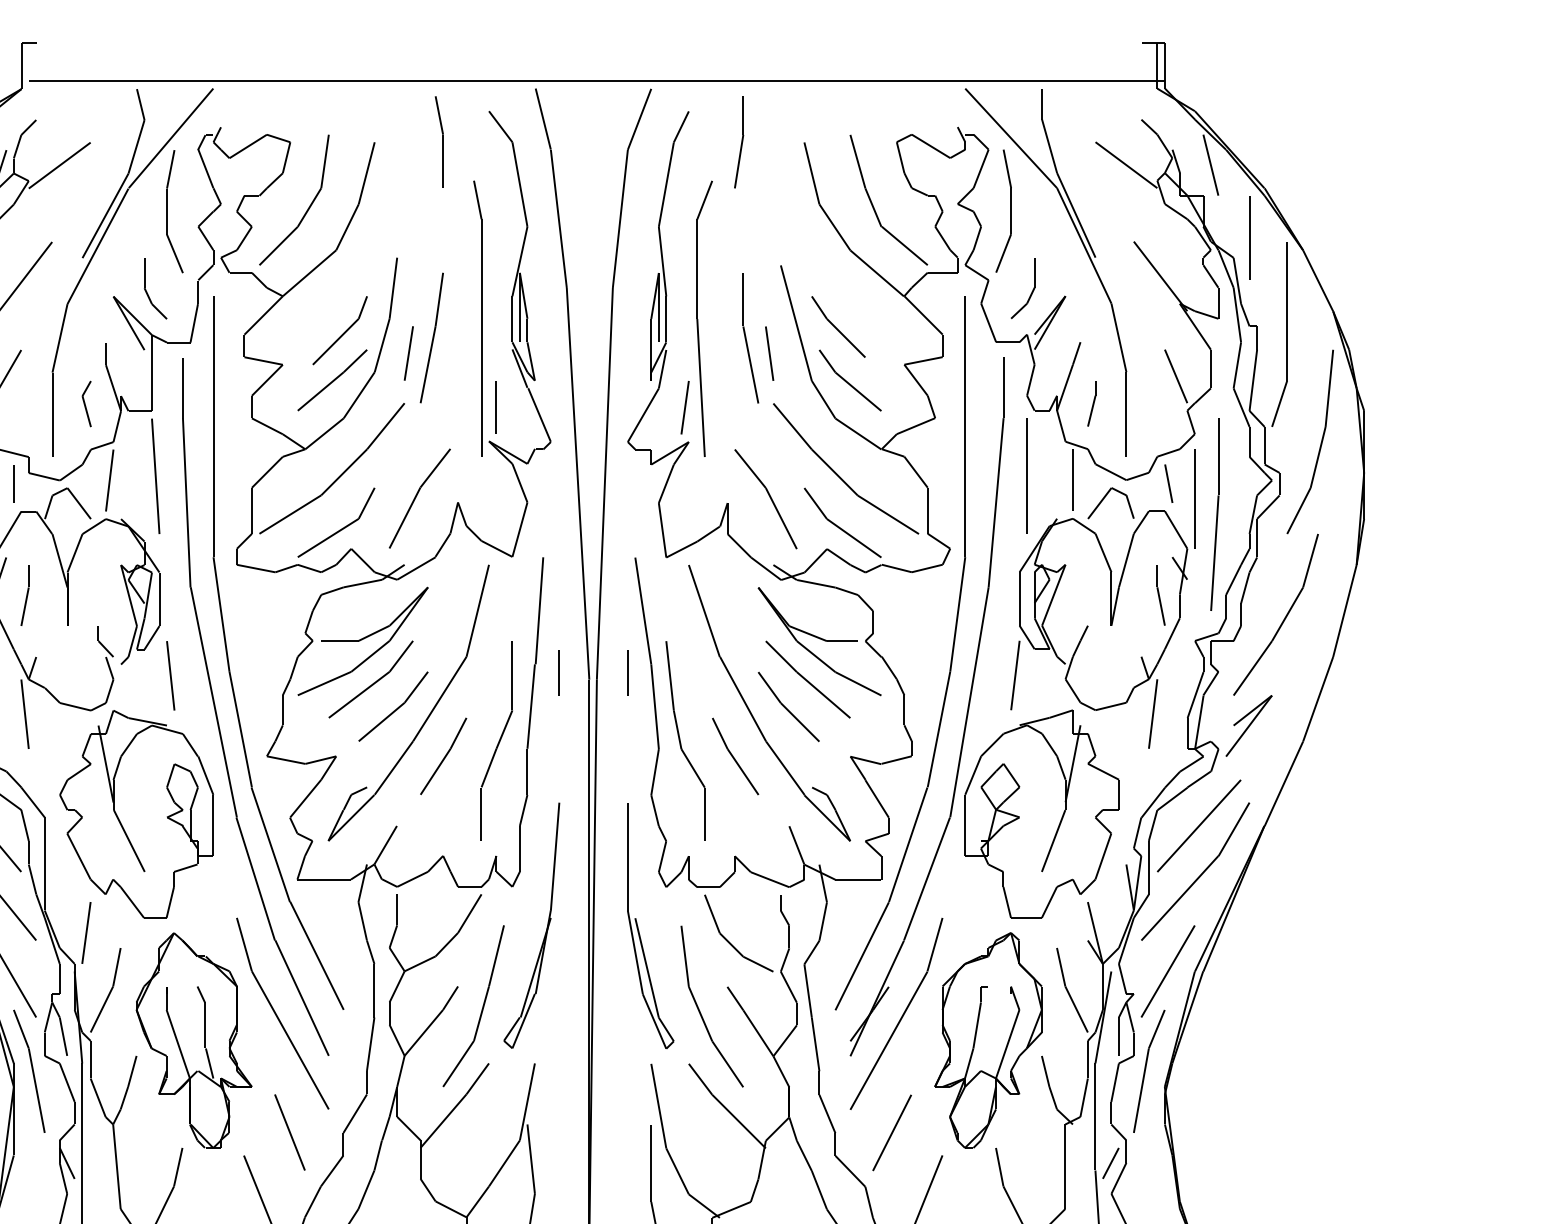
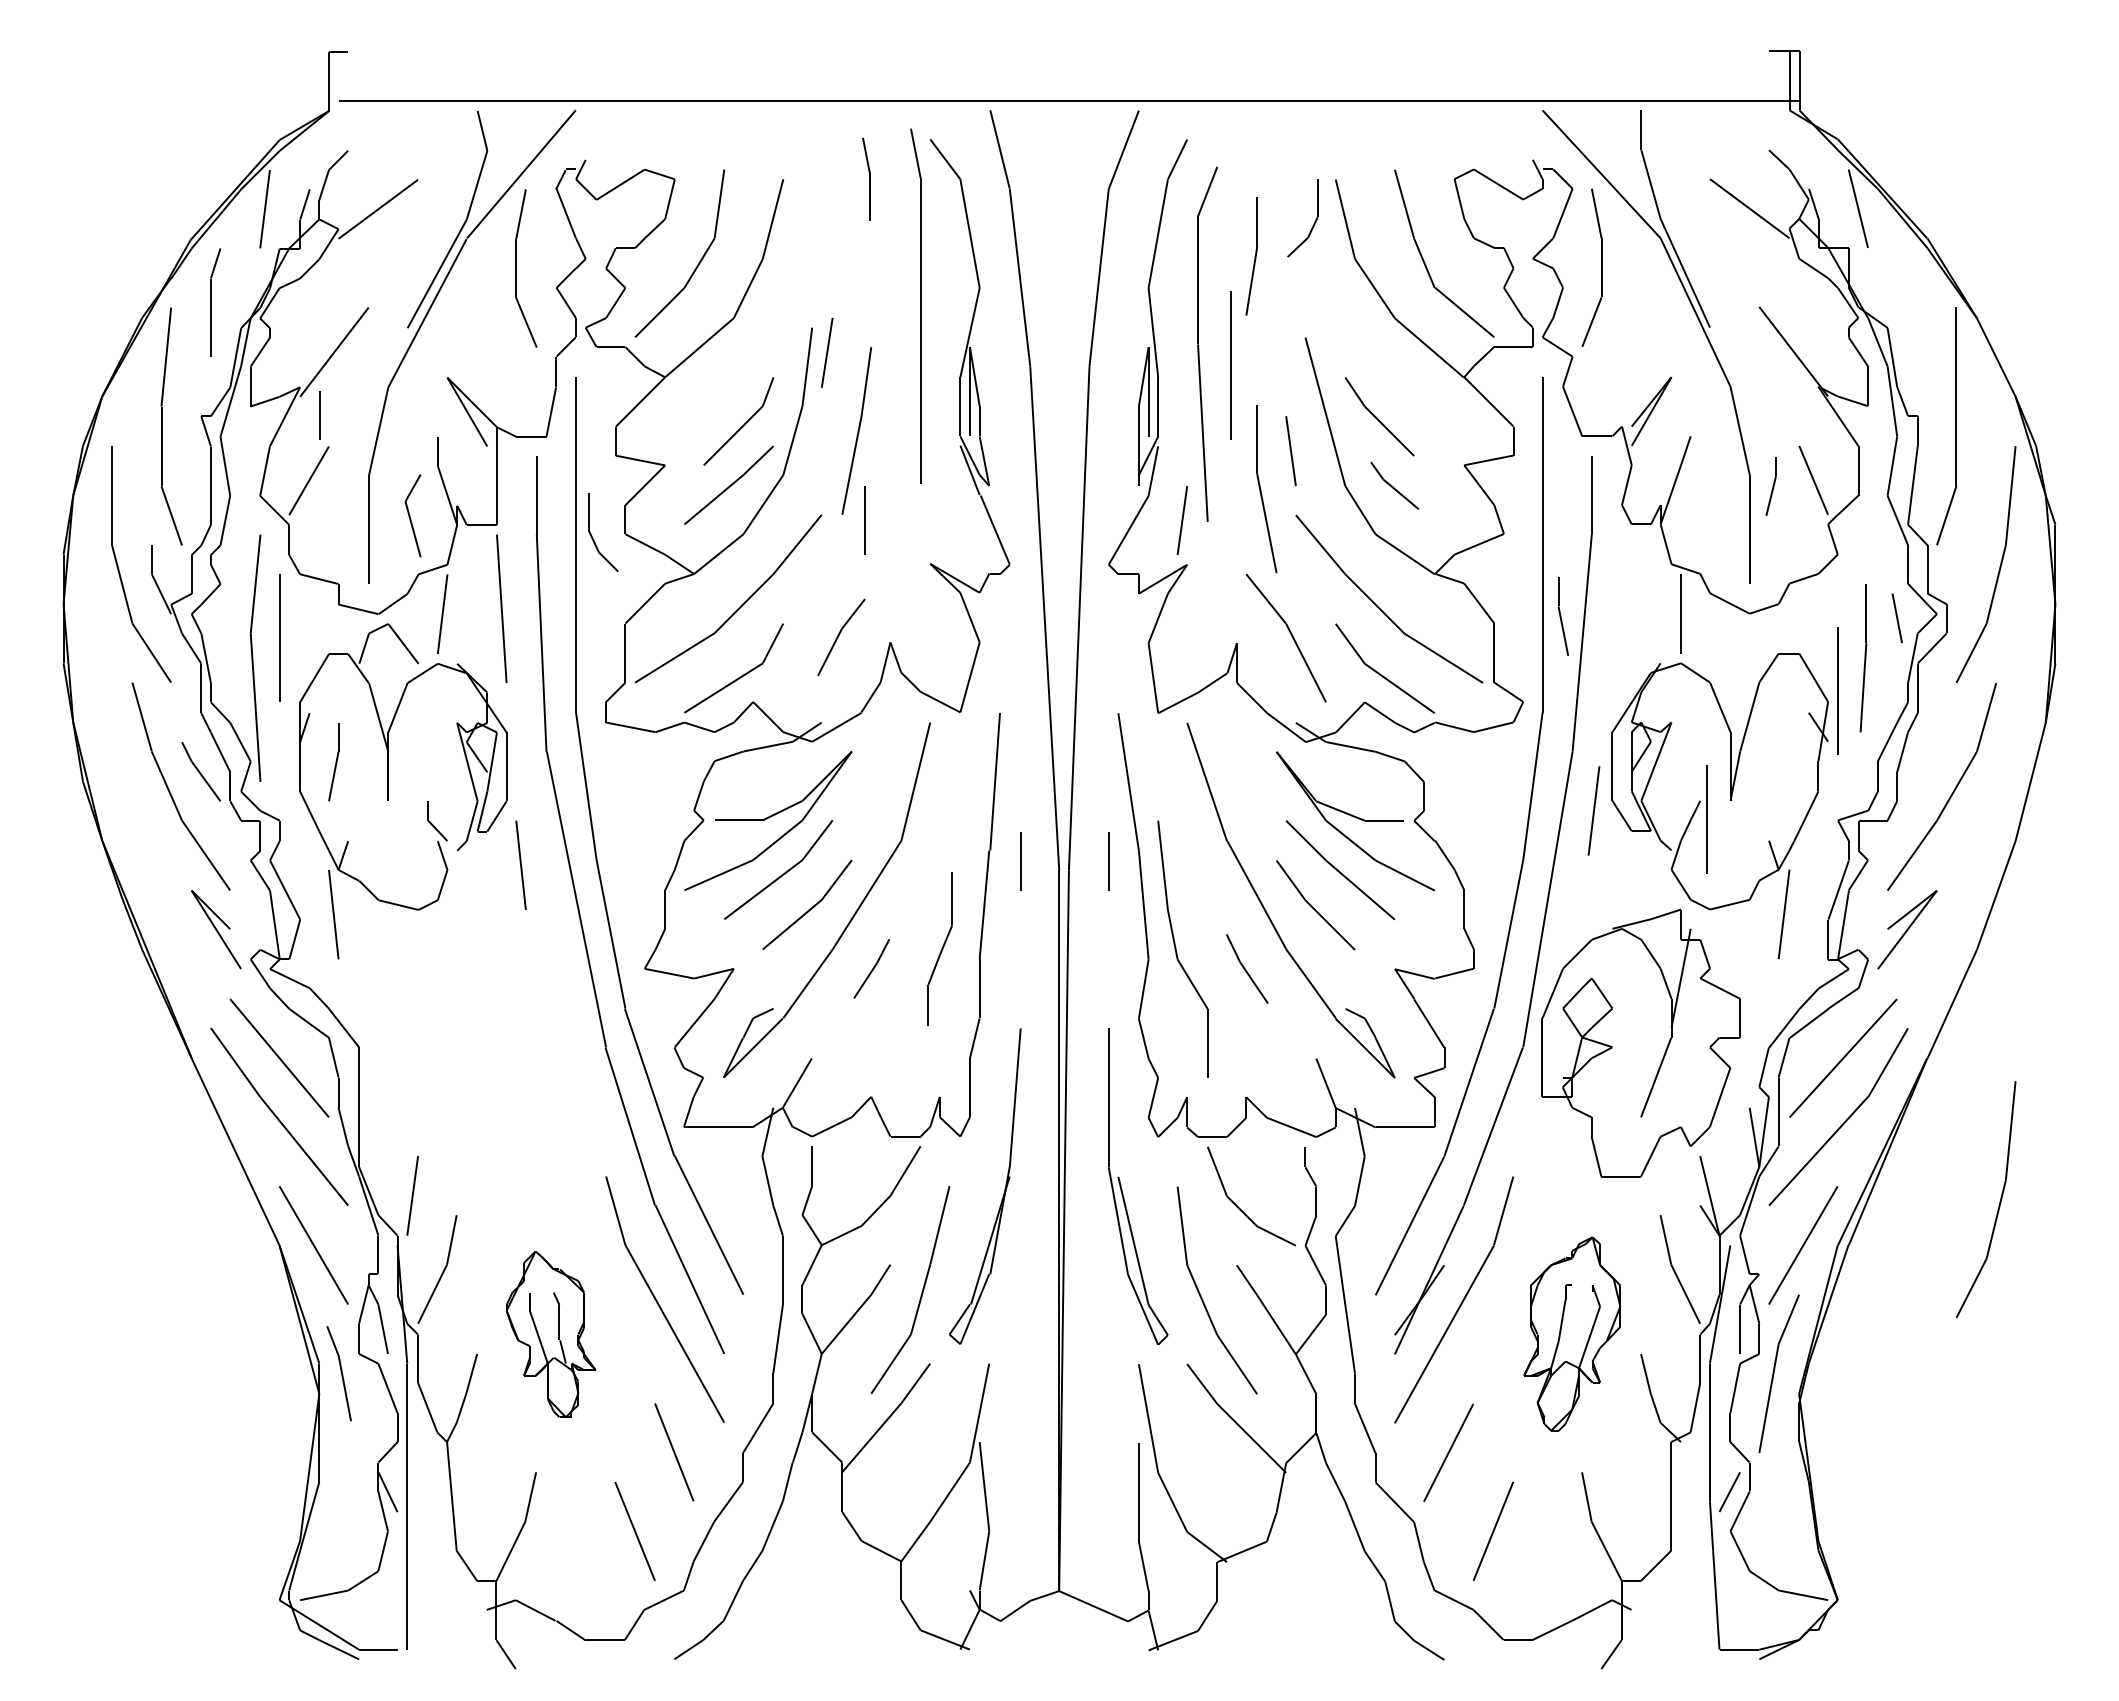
part: (438, 141) -> (865, 178), size x0.7
part: (738, 142) -> (1251, 256), moved
line: (1249, 238) -> (1706, 819), moved
part: (146, 290) -> (592, 535), moved
part: (1031, 292) -> (1313, 223), moved
part: (477, 318) -> (915, 305), moved
part: (698, 321) -> (1199, 347), moved
part: (750, 338) -> (1266, 489), moved
line: (409, 353) -> (827, 352), moved
part: (850, 380) -> (1394, 485), size x0.6
part: (86, 403) -> (412, 515), size x1.4
part: (1091, 403) -> (1770, 486), moved
line: (496, 407) -> (864, 520), moved
line: (1026, 476) -> (1230, 365), moved
line: (13, 483) -> (319, 415), moved
line: (1168, 483) -> (1896, 618), moved
part: (1105, 497) -> (1722, 636), removed
part: (419, 498) -> (841, 637), size x0.6
line: (1194, 498) -> (1837, 690), moved
part: (1214, 514) -> (1863, 657), size x0.6
part: (1160, 595) -> (1562, 616), moved
line: (1015, 675) -> (1593, 810), moved
part: (496, 740) -> (939, 948), size x0.6
part: (443, 756) -> (871, 968), size x0.6
part: (735, 756) -> (1247, 968), size x0.7
part: (121, 823) -> (457, 1054), removed
part: (1320, 937) -> (1999, 1201), added
part: (193, 1040) -> (550, 1334), size x0.6
part: (987, 1040) -> (1571, 1333), size x0.7
part: (28, 1071) -> (338, 1373), size x0.6

